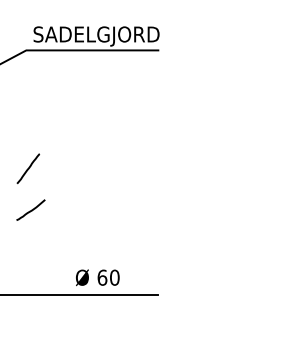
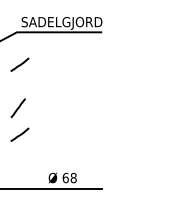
line: (30, 100) -> (19, 64), added
text: (114, 276) -> (73, 177), 60 -> 68

